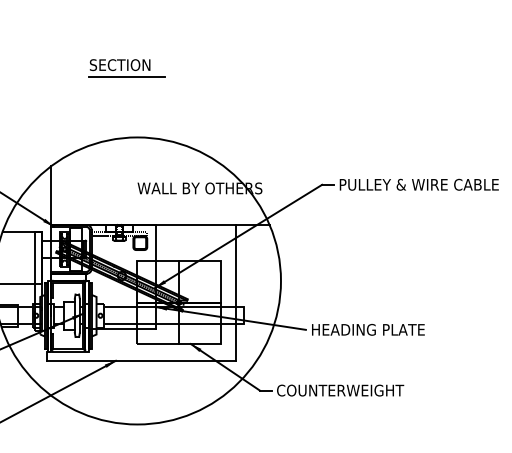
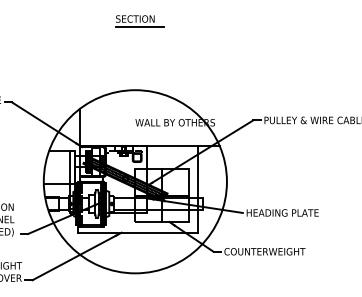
part: (126, 68) -> (139, 21), moved

